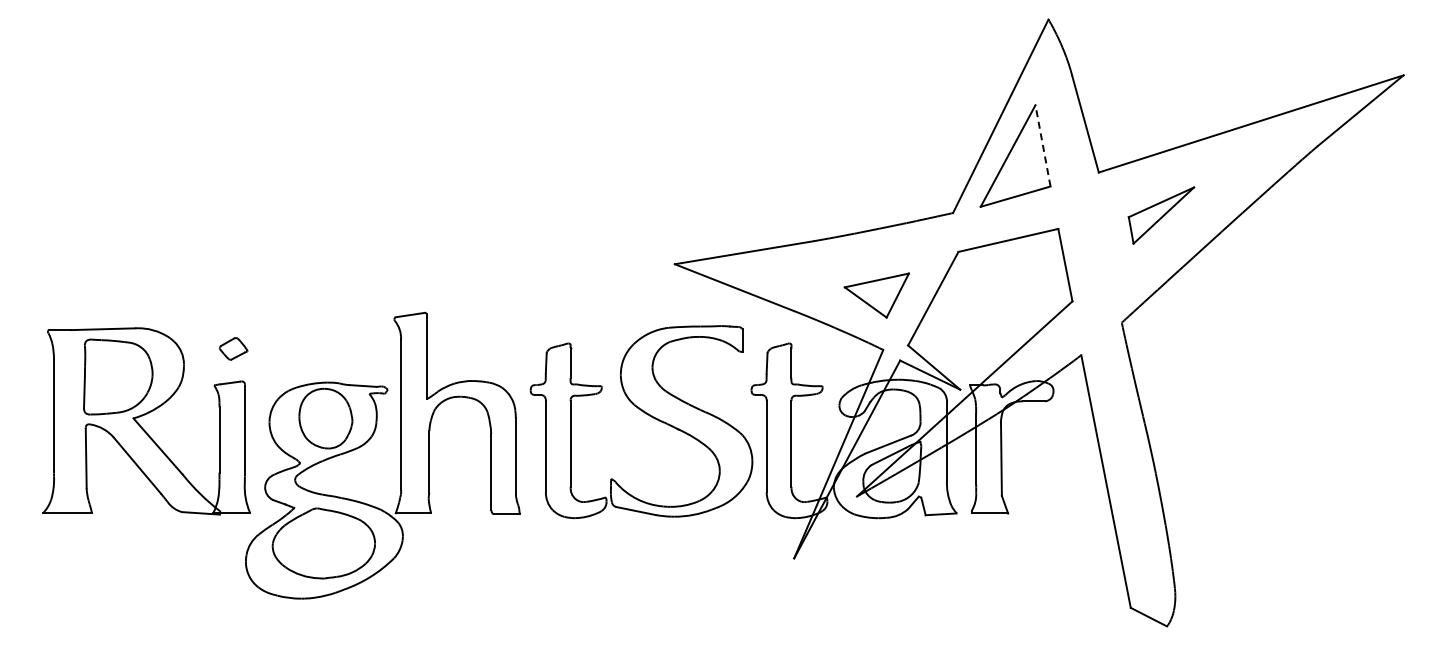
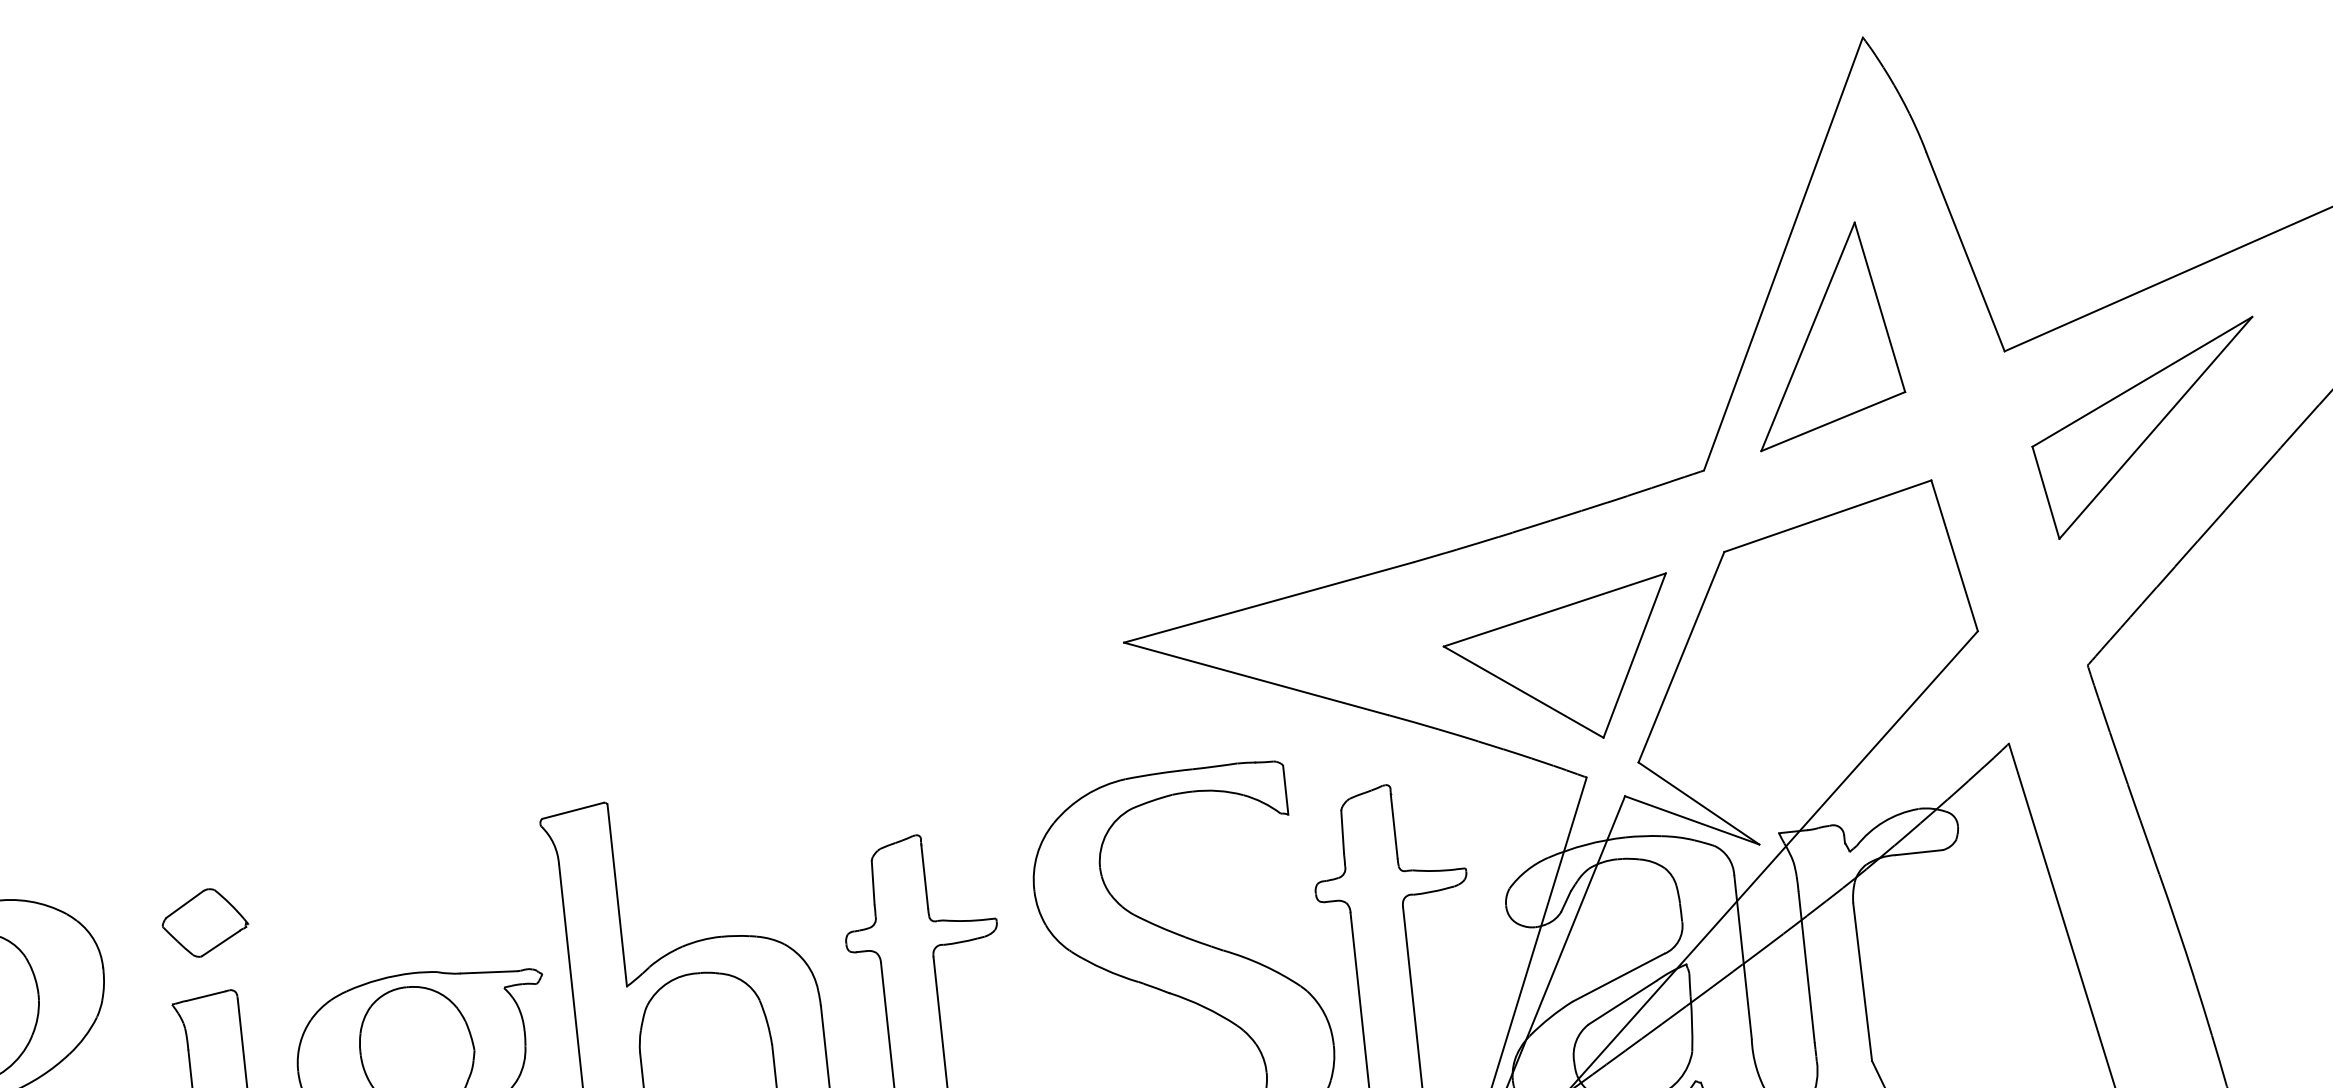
line: (1042, 145) -> (1878, 306), dashed -> solid
part: (1161, 215) -> (2147, 428), size x1.67
part: (876, 295) -> (1559, 663), size x1.67
part: (233, 348) -> (204, 922), size x1.43

